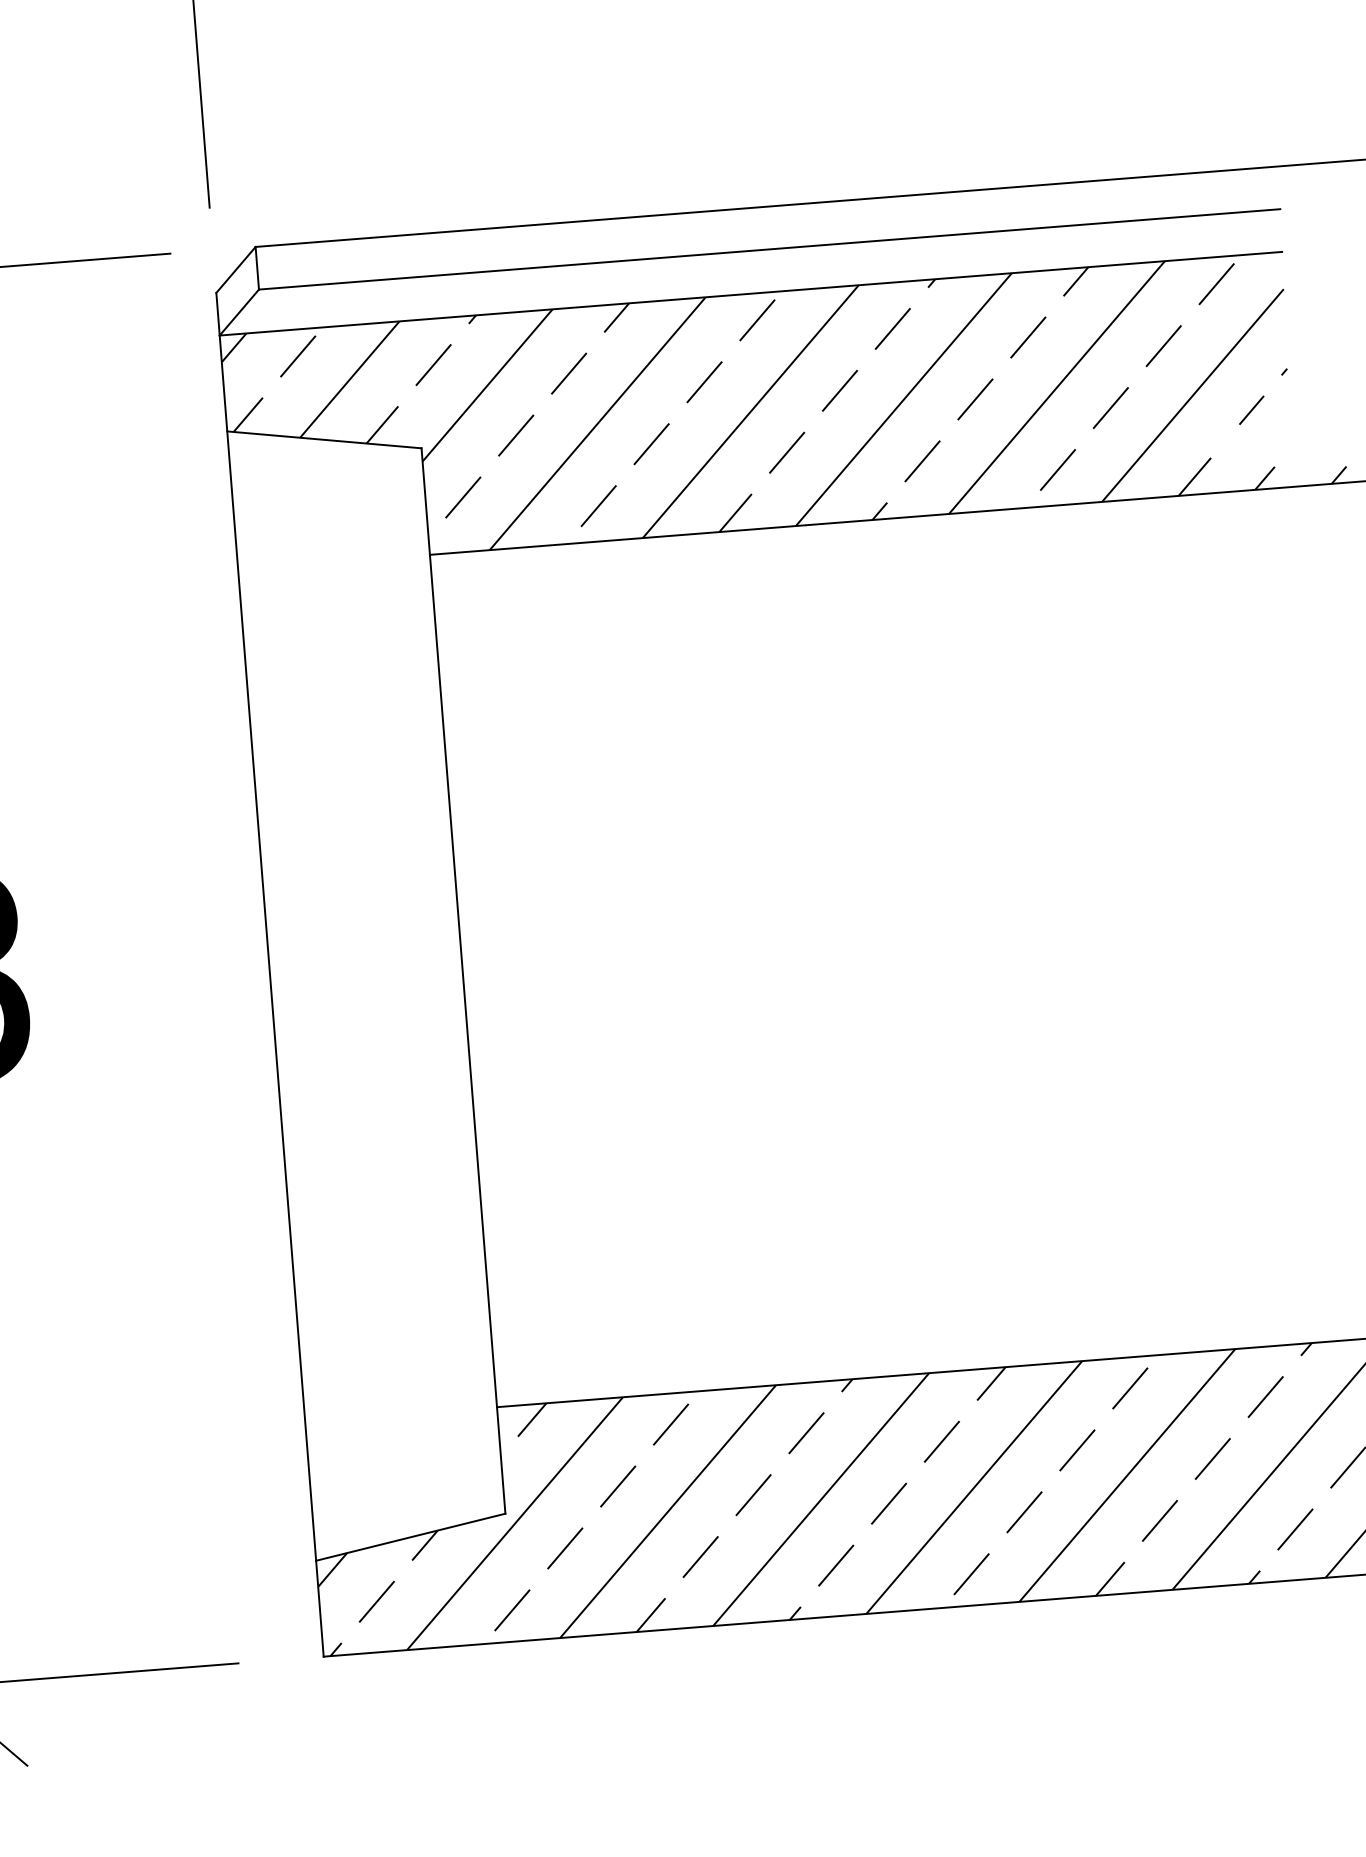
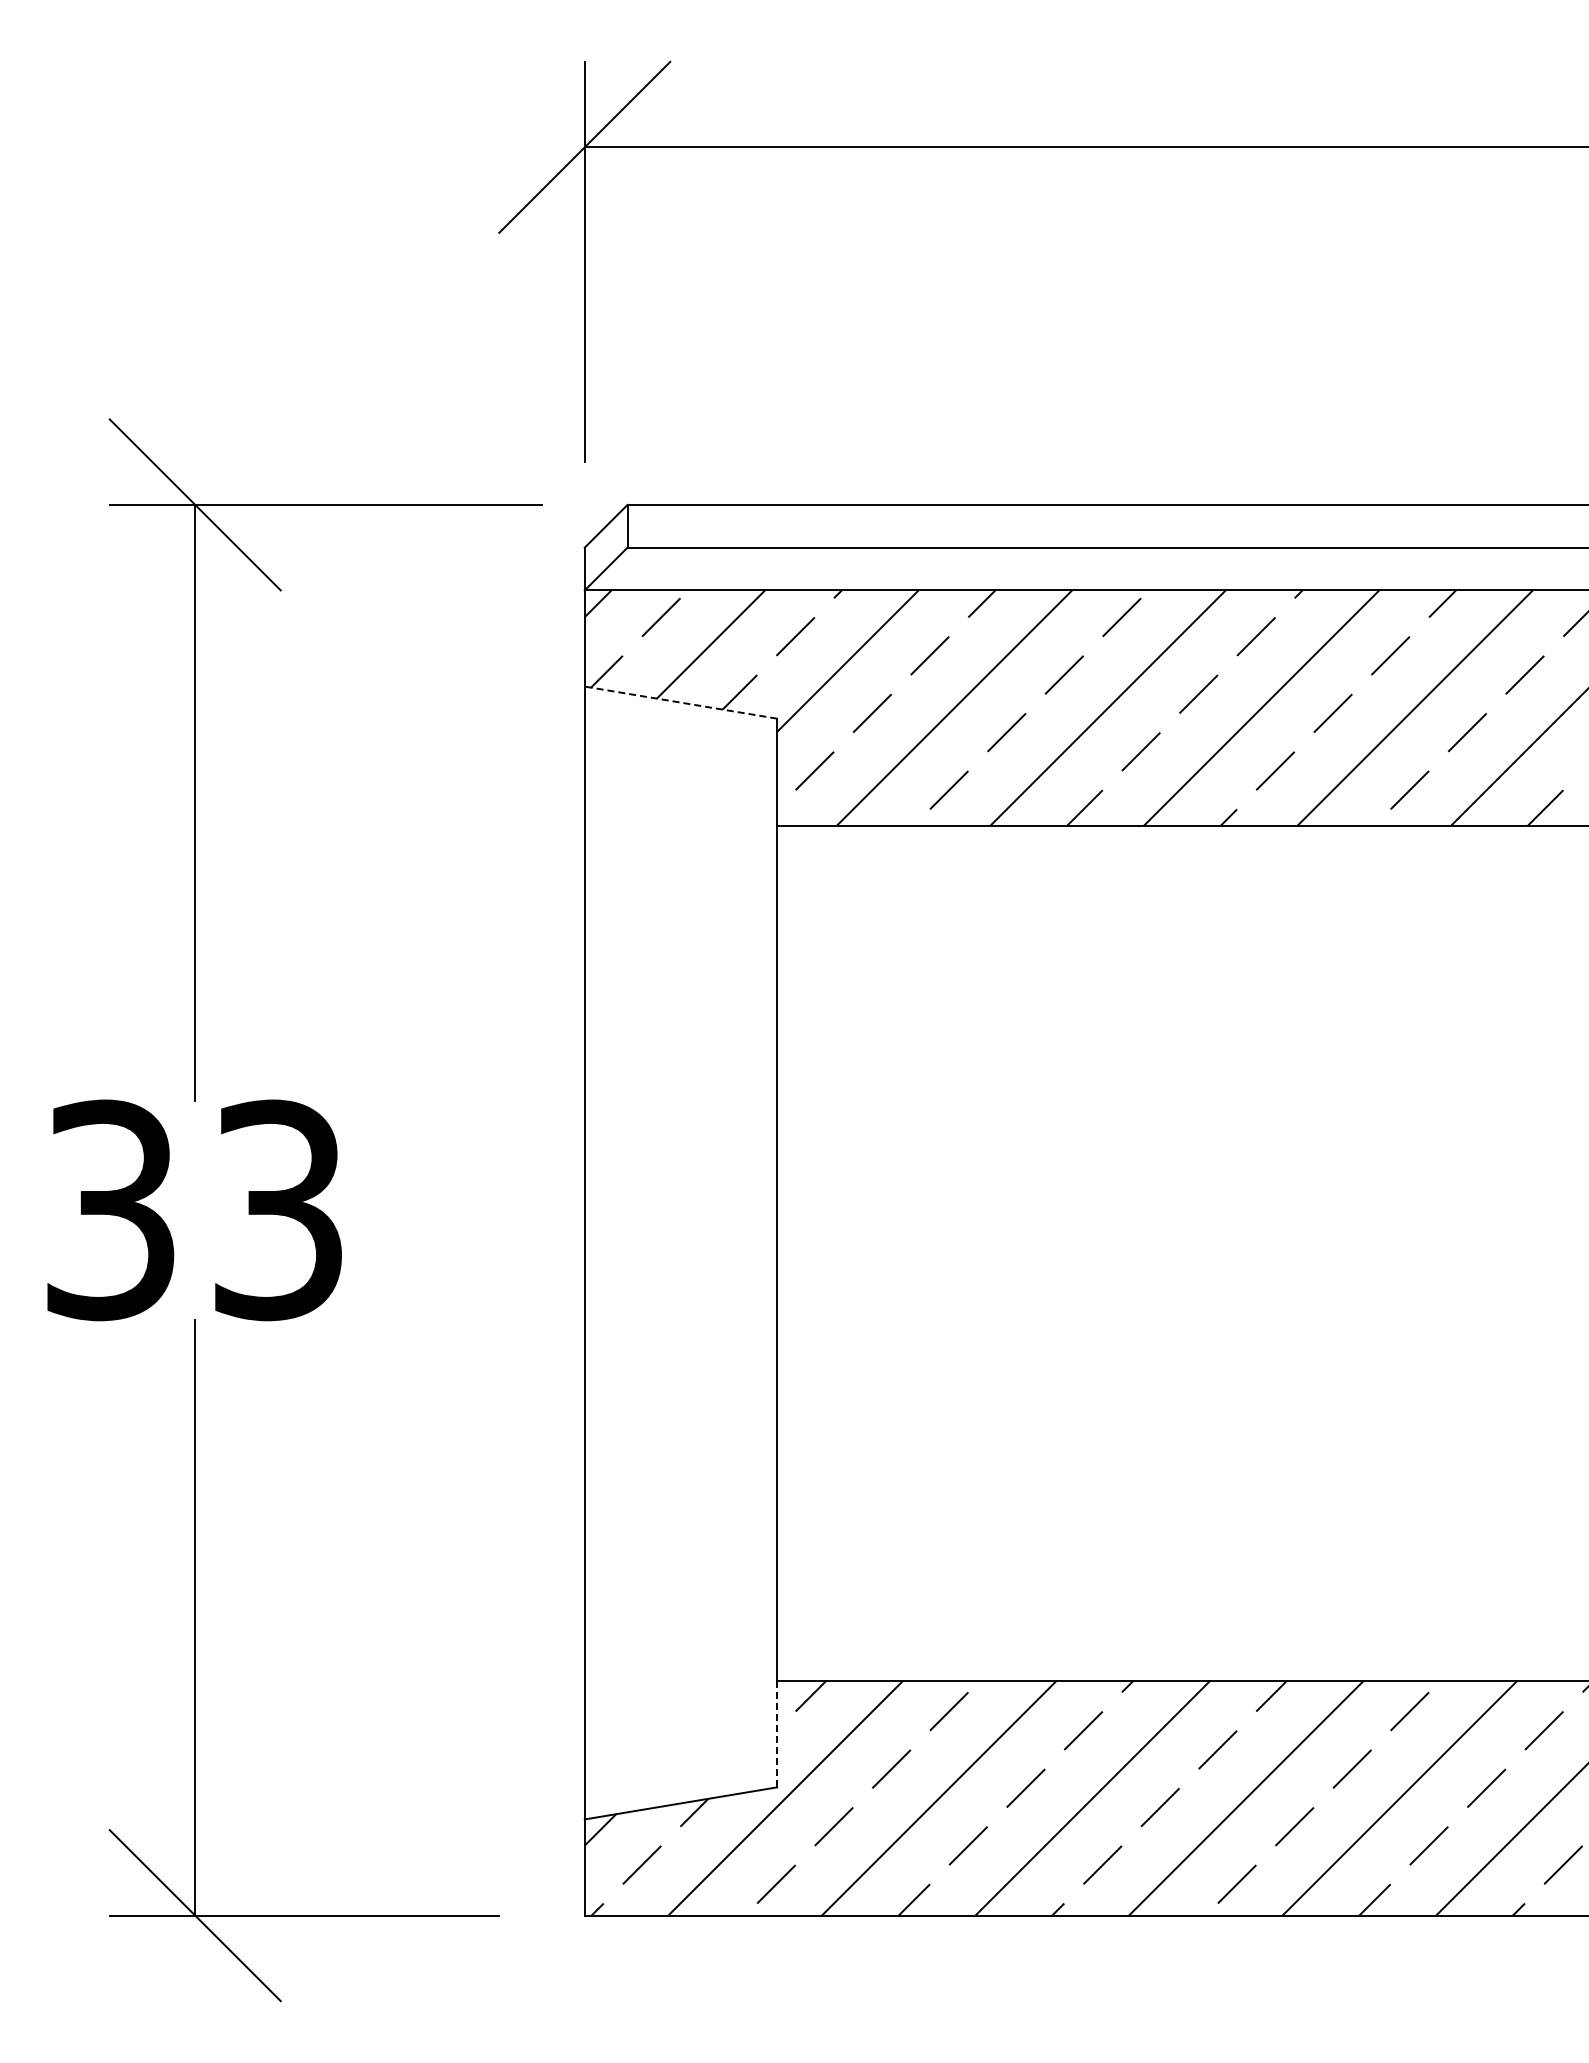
line: (323, 439) -> (680, 702), solid -> dashed
line: (501, 1459) -> (777, 1733), solid -> dashed

